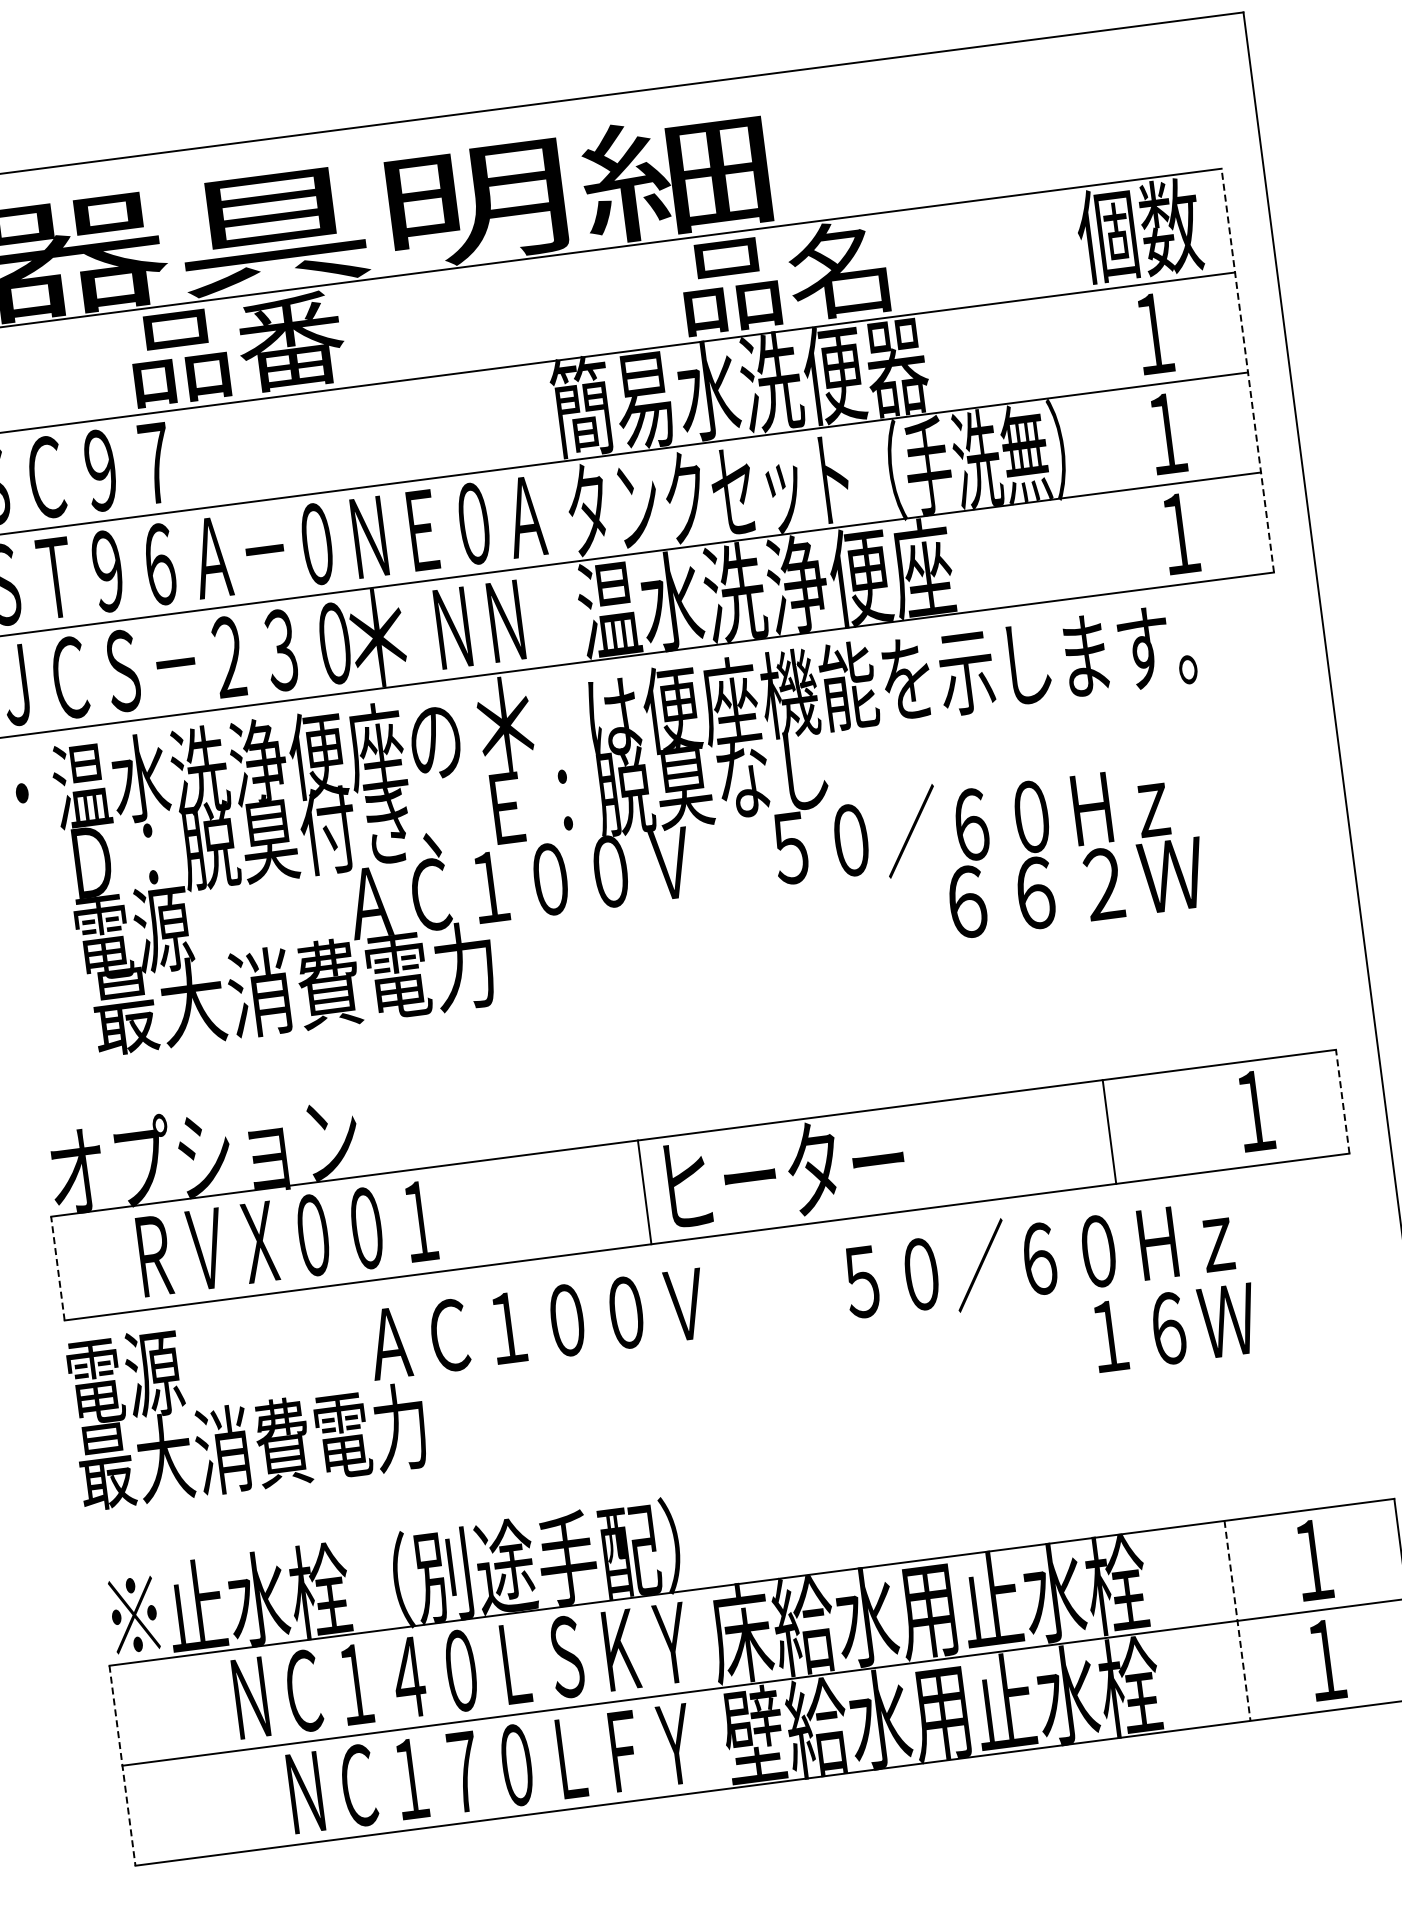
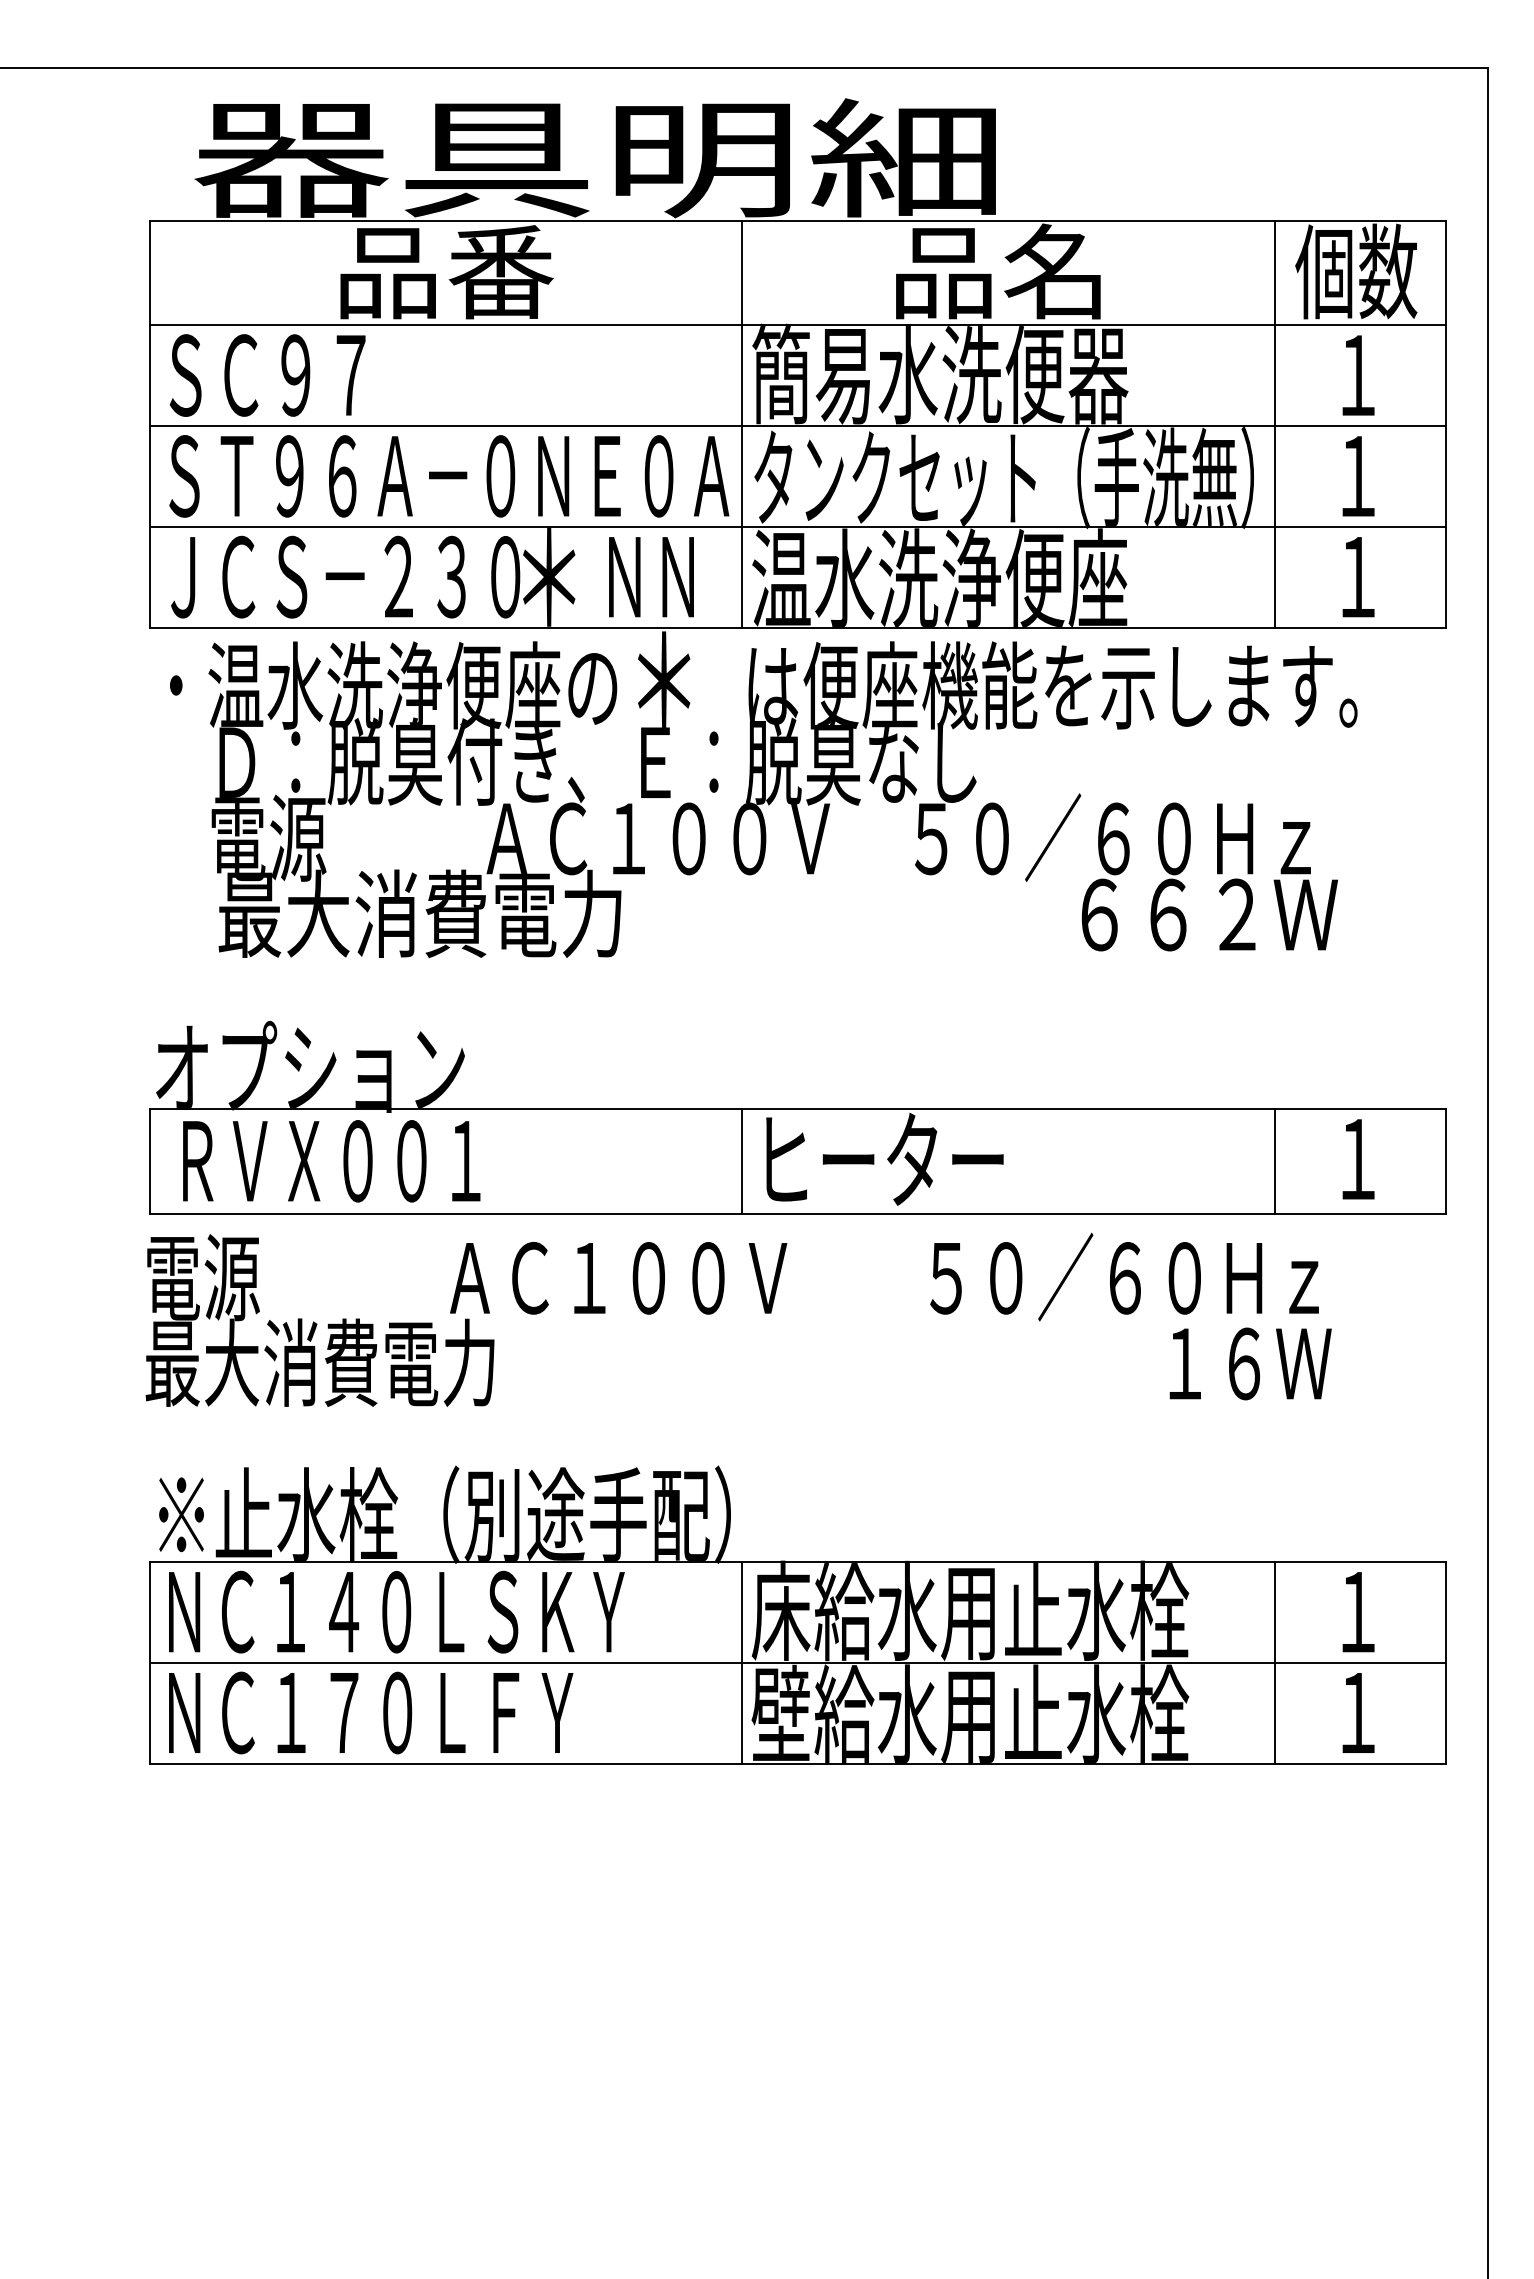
line: (1248, 370) -> (1446, 424), dashed -> solid
line: (1077, 392) -> (1274, 423), added
line: (550, 460) -> (742, 423), added
line: (1343, 1100) -> (1446, 1160), dashed -> solid
line: (1109, 1132) -> (1274, 1161), moved
text: (287, 1238) -> (331, 1161), moved
line: (57, 1267) -> (150, 1160), dashed -> solid
line: (1237, 1620) -> (1274, 1662), dashed -> solid
text: (461, 1670) -> (396, 1611), moved
line: (709, 1689) -> (742, 1662), added
line: (122, 1765) -> (150, 1662), dashed -> solid
text: (490, 1768) -> (371, 1712), moved

